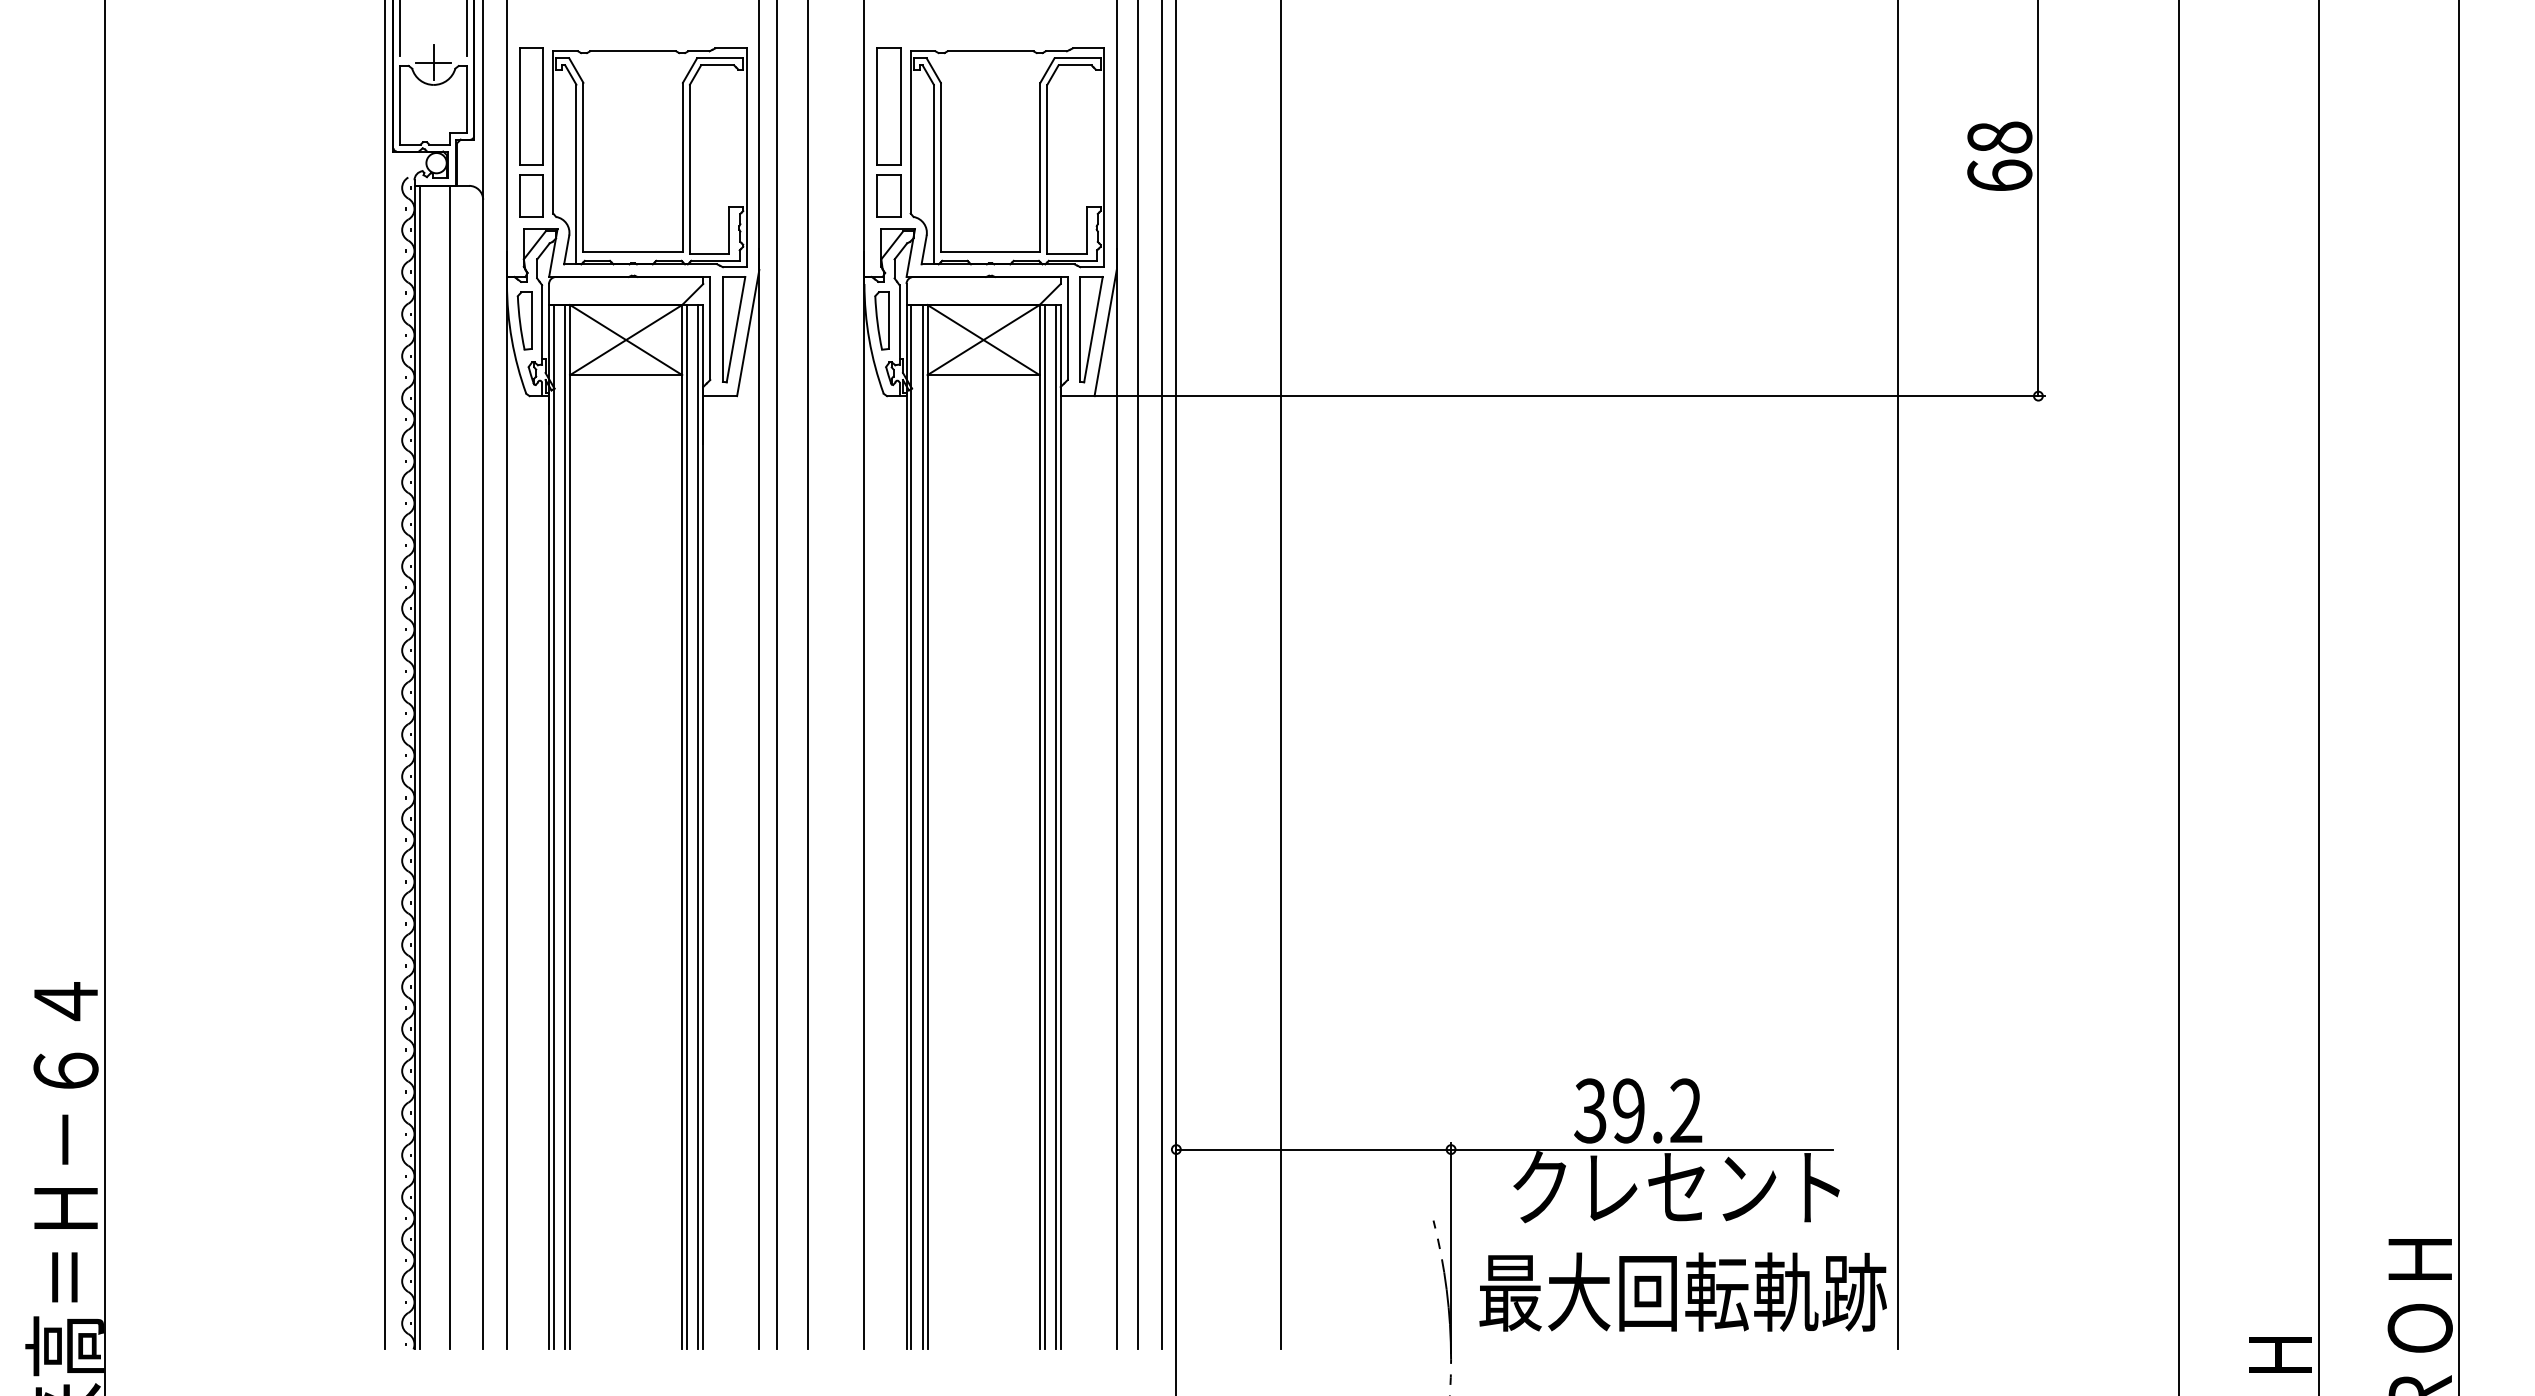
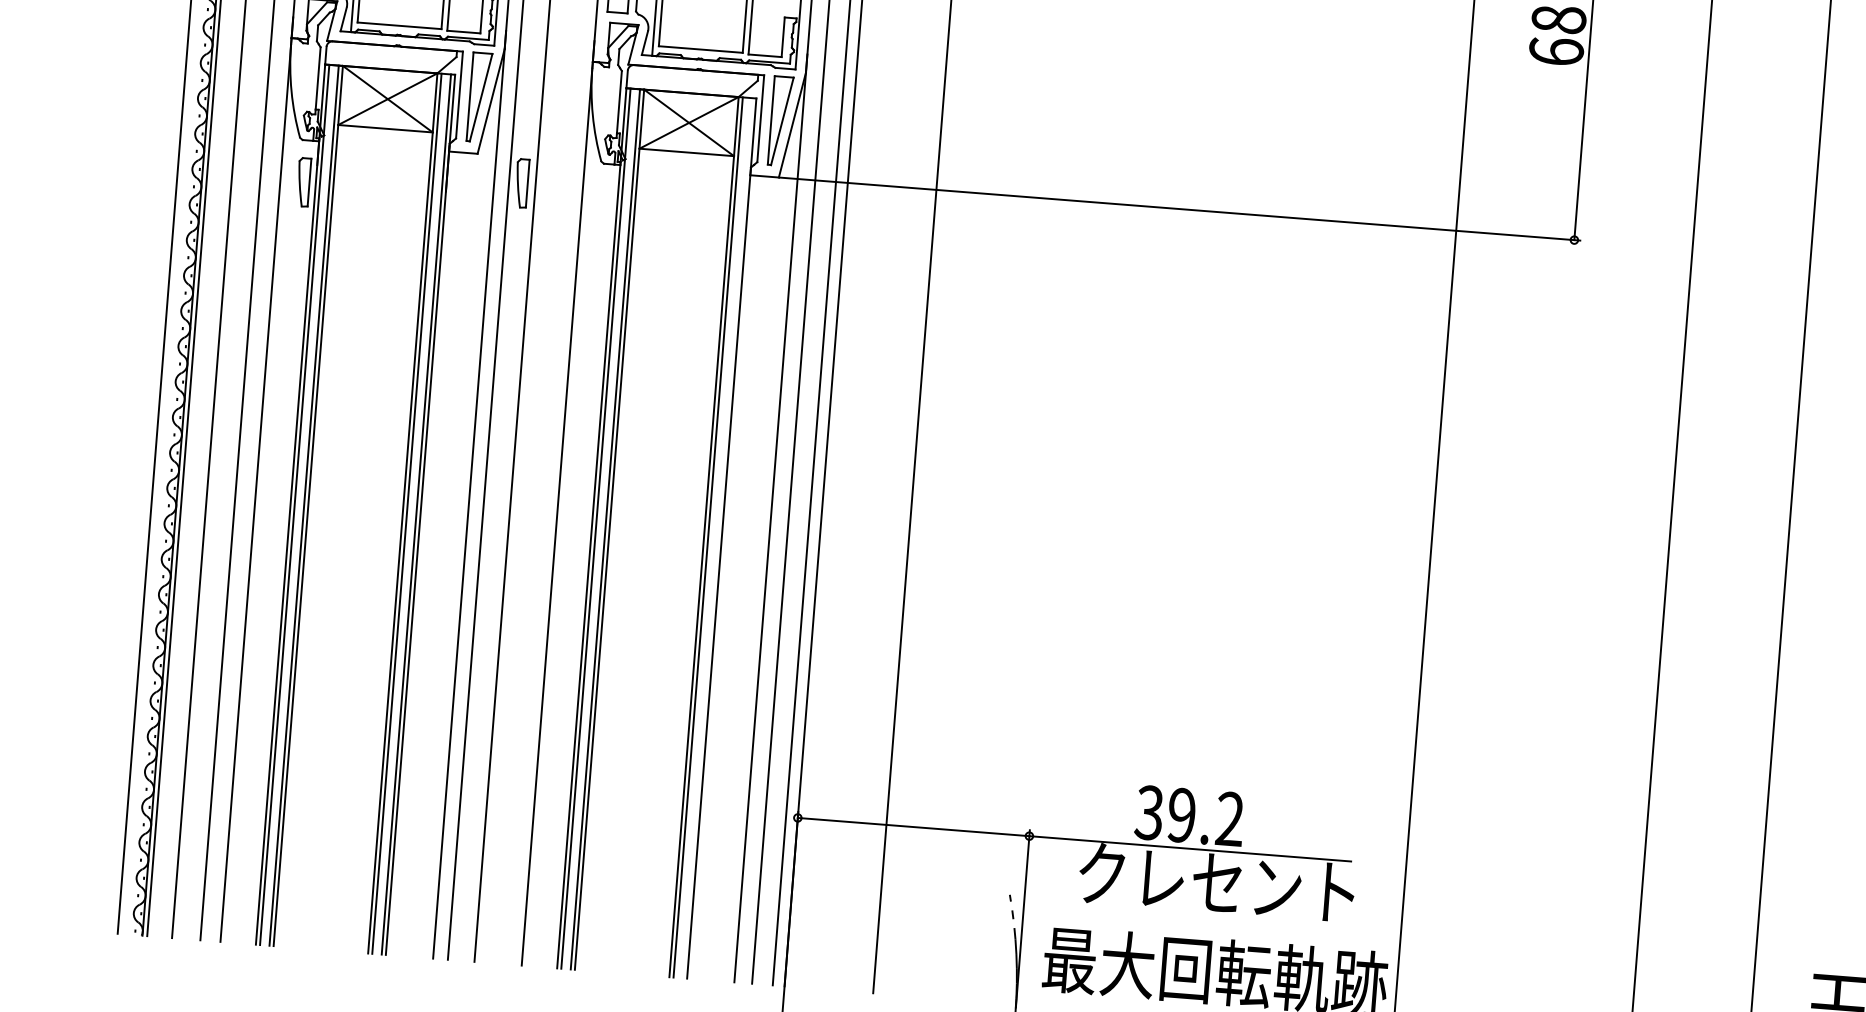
part: (524, 320) -> (303, 181), moved
part: (881, 320) -> (521, 183), moved
line: (1055, 827) -> (717, 538), removed

